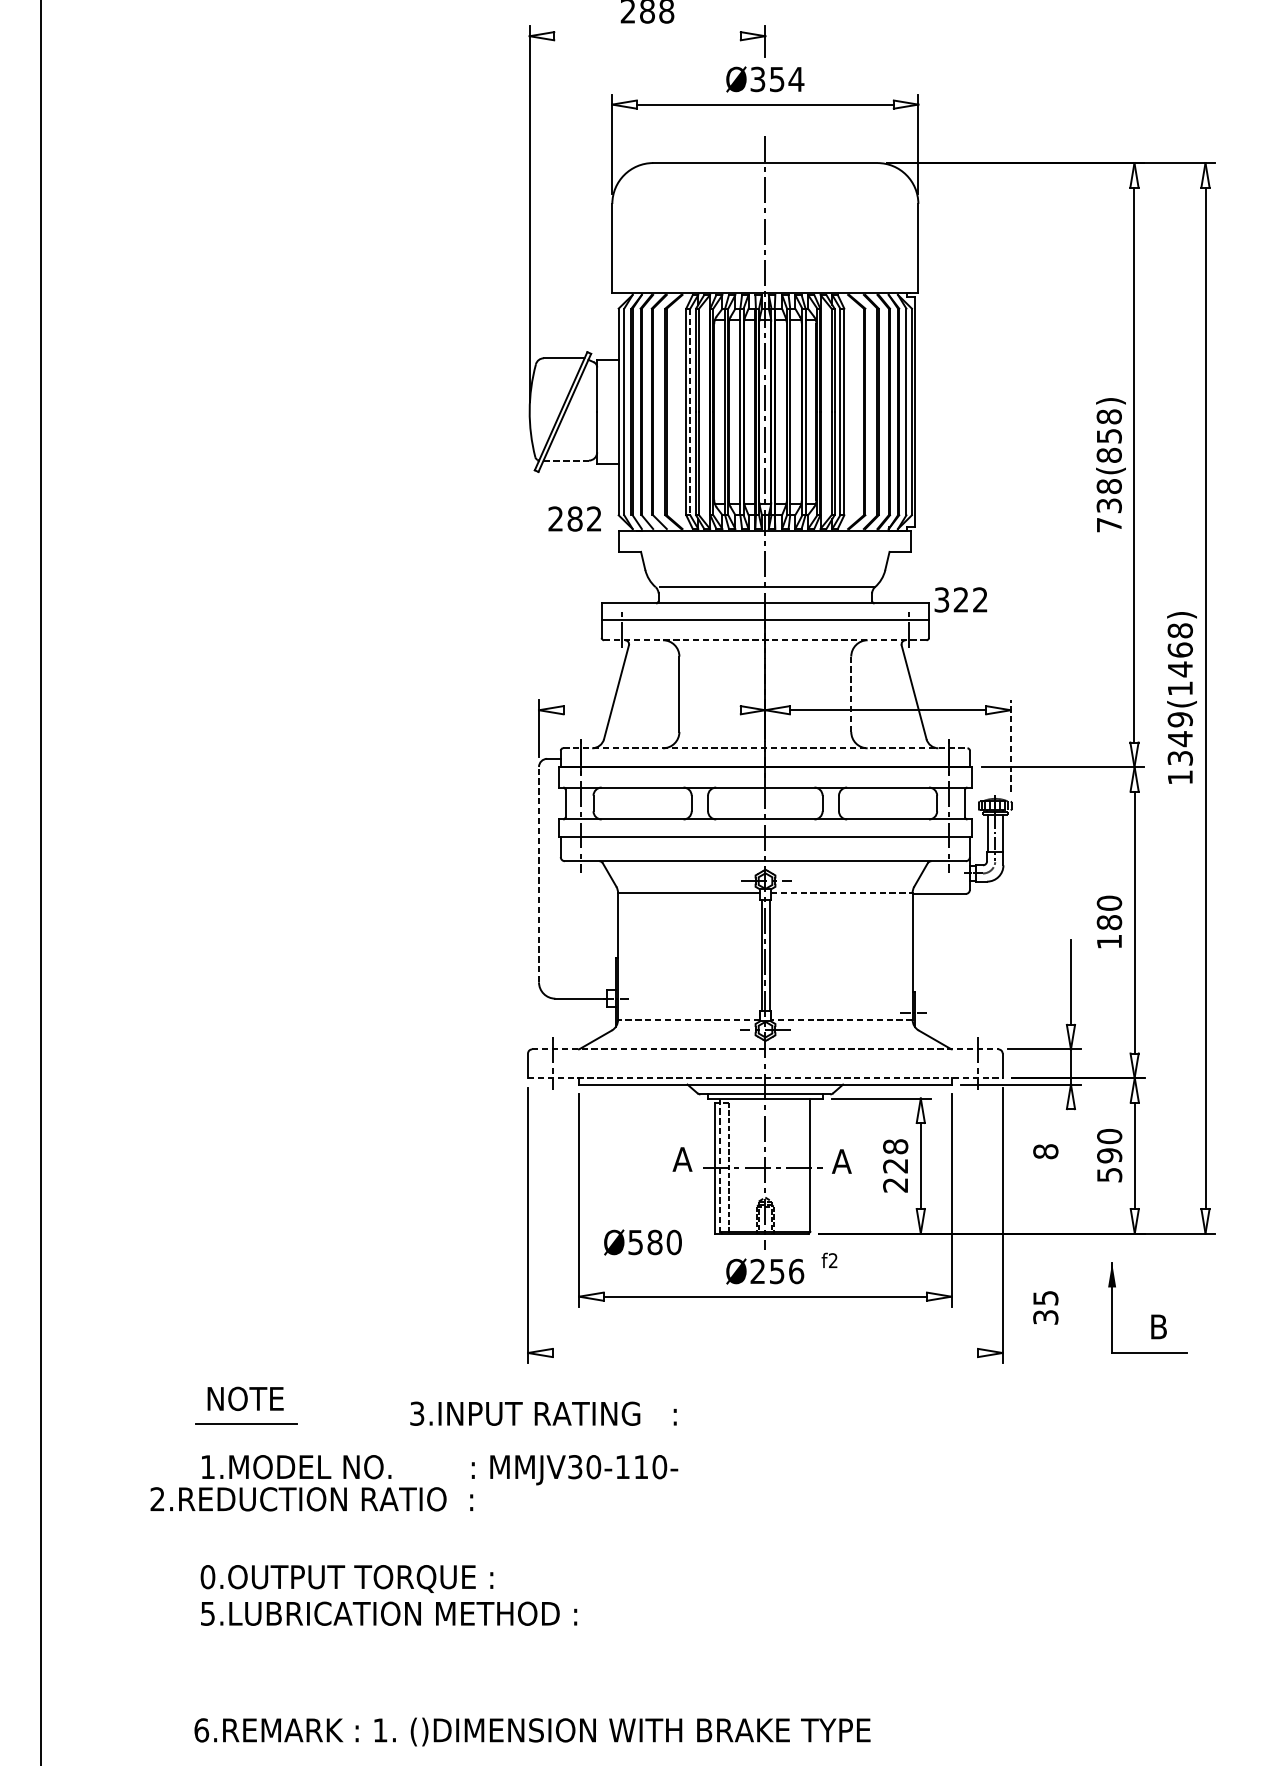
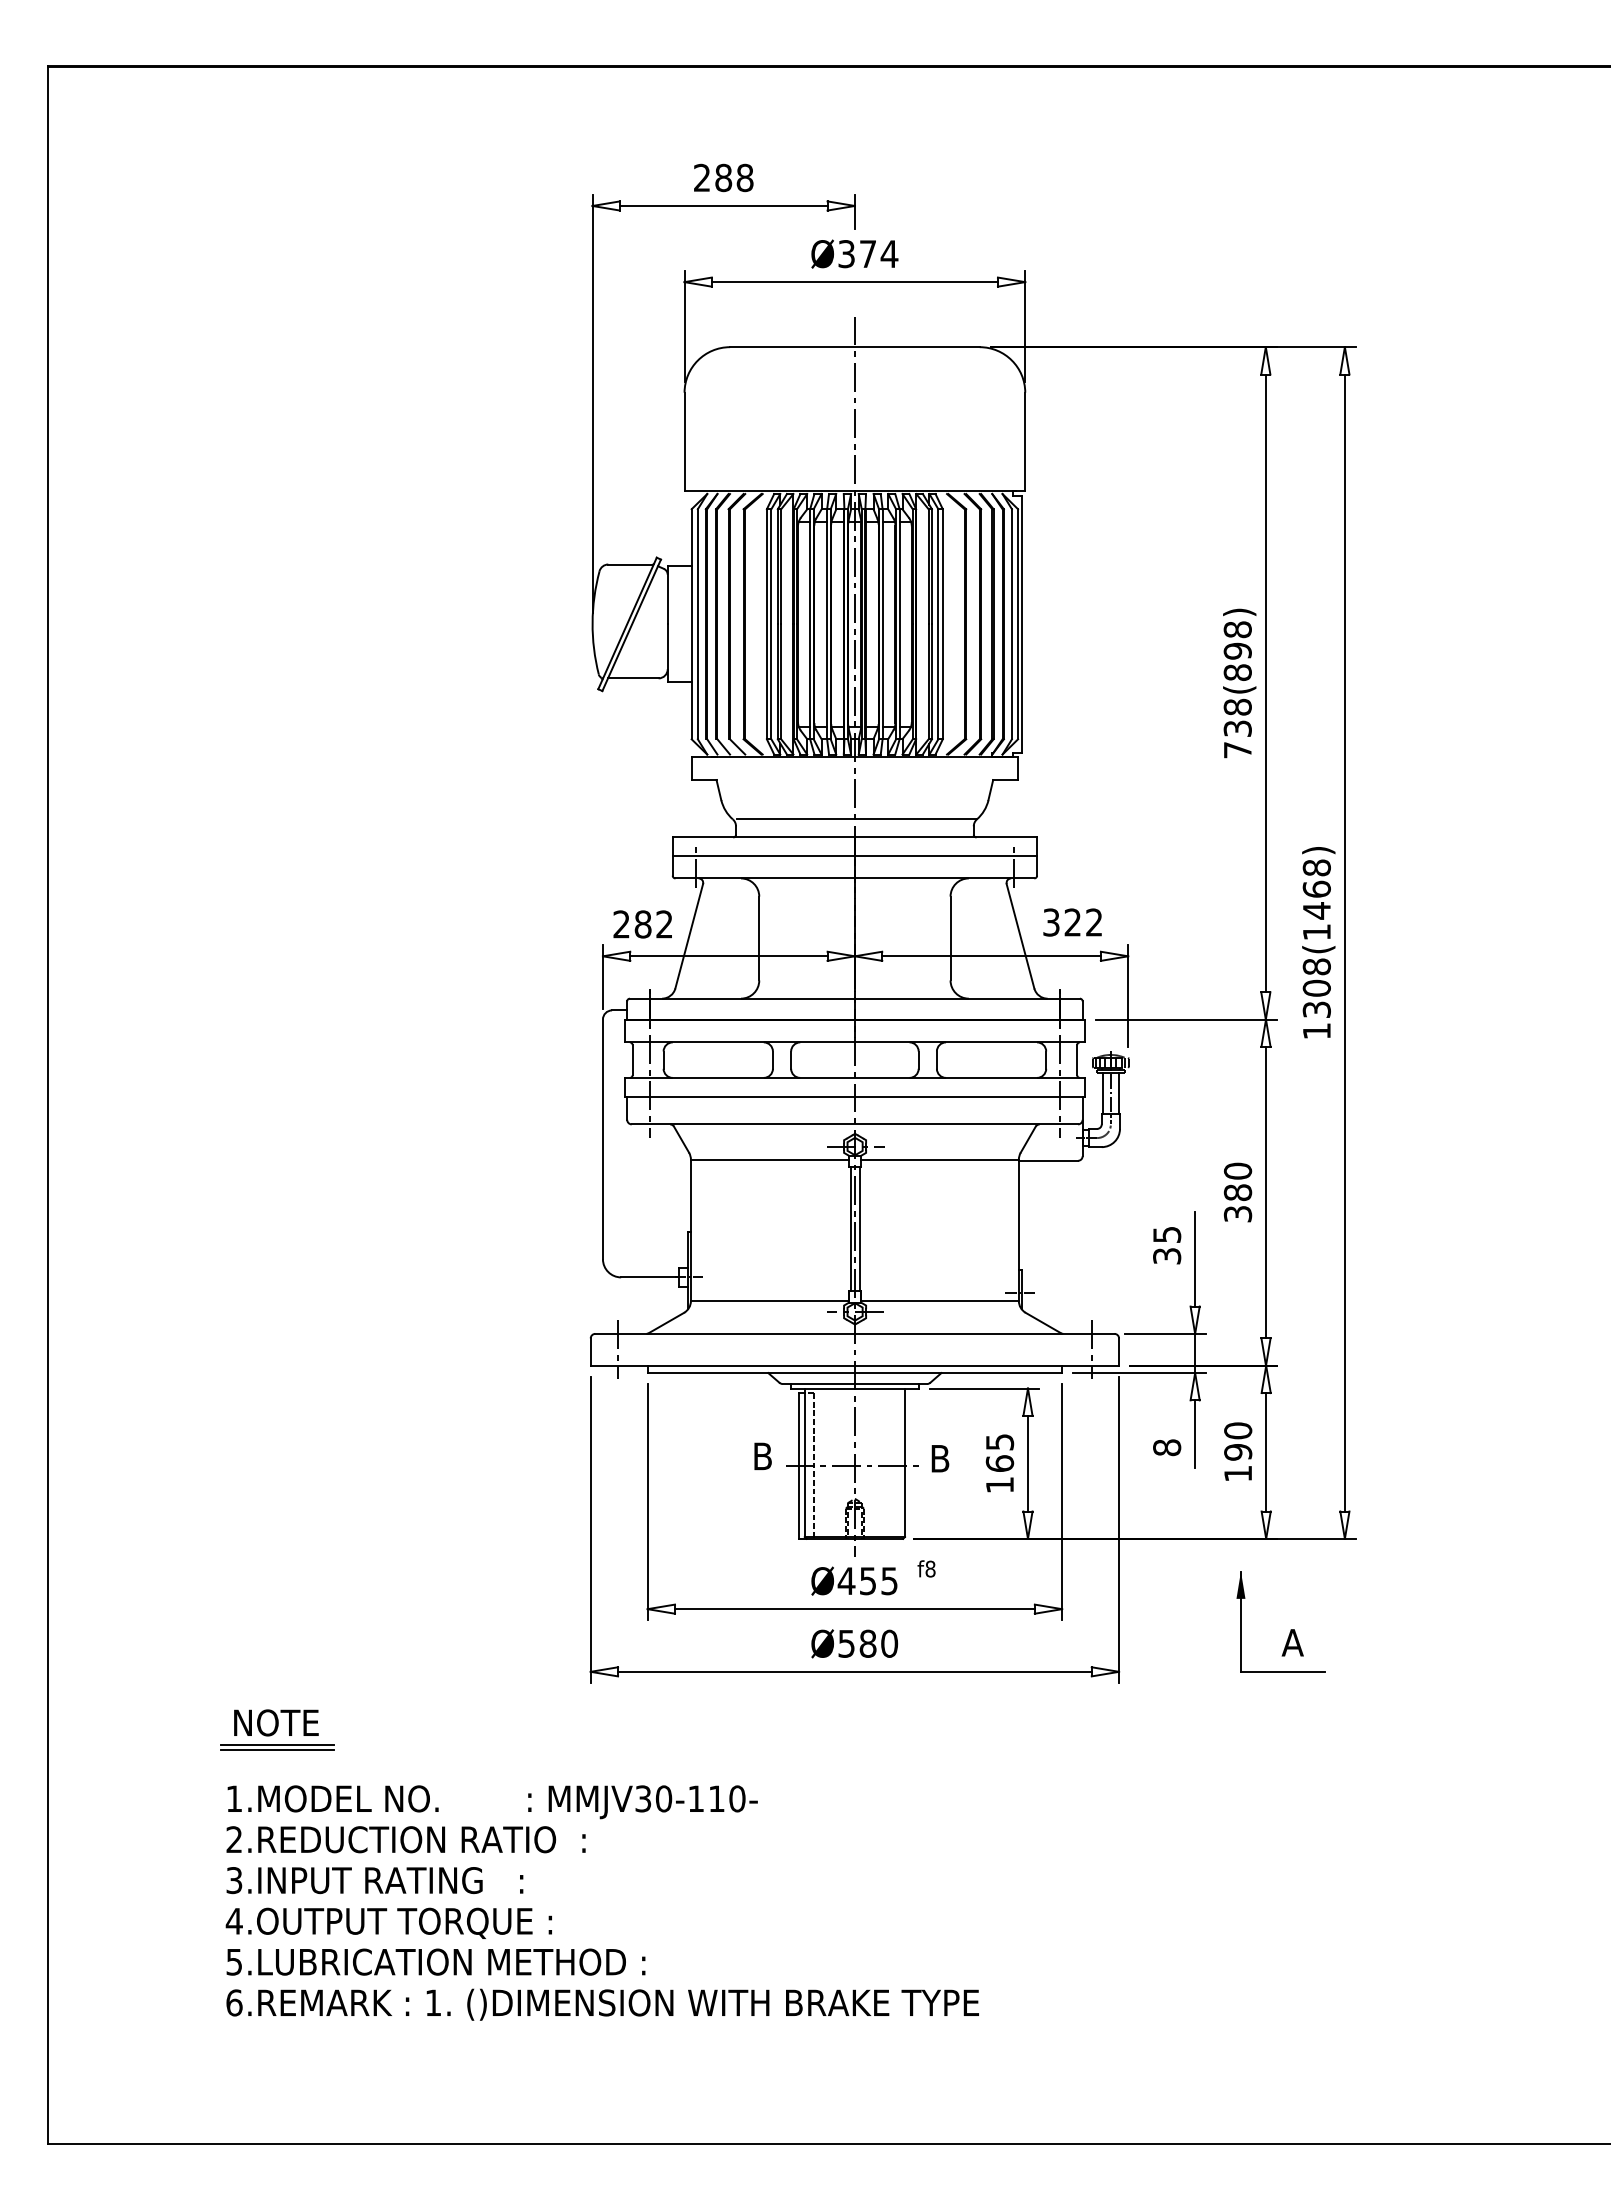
line: (647, 35) -> (723, 205), added
text: (776, 79) -> (867, 254), Ø354 -> Ø374
line: (690, 412) -> (771, 624), dashed -> solid
text: (1109, 435) -> (1237, 650), 738(858) -> 738(898)
line: (566, 460) -> (633, 678), dashed -> solid
text: (574, 519) -> (642, 924), moved
text: (960, 599) -> (1072, 922), moved
line: (765, 640) -> (855, 878), dashed -> solid
line: (851, 694) -> (950, 938), dashed -> solid
line: (651, 710) -> (728, 956), added
text: (1179, 729) -> (1316, 977), 1349(1468) -> 1308(1468)
line: (1011, 746) -> (1128, 996), dashed -> solid
line: (764, 748) -> (854, 998), dashed -> solid
line: (538, 874) -> (602, 1139), dashed -> solid
line: (841, 892) -> (939, 1159), dashed -> solid
text: (1109, 942) -> (1237, 1214), 180 -> 380
line: (688, 1020) -> (769, 1301), dashed -> solid
line: (841, 1020) -> (939, 1301), dashed -> solid
line: (764, 1049) -> (854, 1333), dashed -> solid
line: (765, 1077) -> (855, 1365), dashed -> solid
line: (1071, 1138) -> (1195, 1433), added
text: (682, 1159) -> (762, 1456), A -> B
text: (842, 1161) -> (940, 1458), A -> B
line: (720, 1165) -> (804, 1463), dashed -> solid
text: (895, 1165) -> (999, 1463), 228 -> 165
text: (1109, 1174) -> (1238, 1473), 590 -> 190
text: (642, 1242) -> (854, 1643), moved
text: (833, 1260) -> (930, 1568), f2 -> f8
text: (776, 1271) -> (867, 1581), Ø256 -> Ø455
text: (1046, 1307) -> (1167, 1245), moved
text: (1158, 1326) -> (1292, 1642), B -> A
line: (764, 1352) -> (854, 1671), added
text: (543, 1413) -> (374, 1880), moved
line: (246, 1419) -> (277, 1745), added
text: (311, 1499) -> (405, 1839), moved
text: (207, 1576) -> (233, 1920), 0.OUTPUT -> 4.OUTPUT
text: (532, 1731) -> (602, 2004), moved

